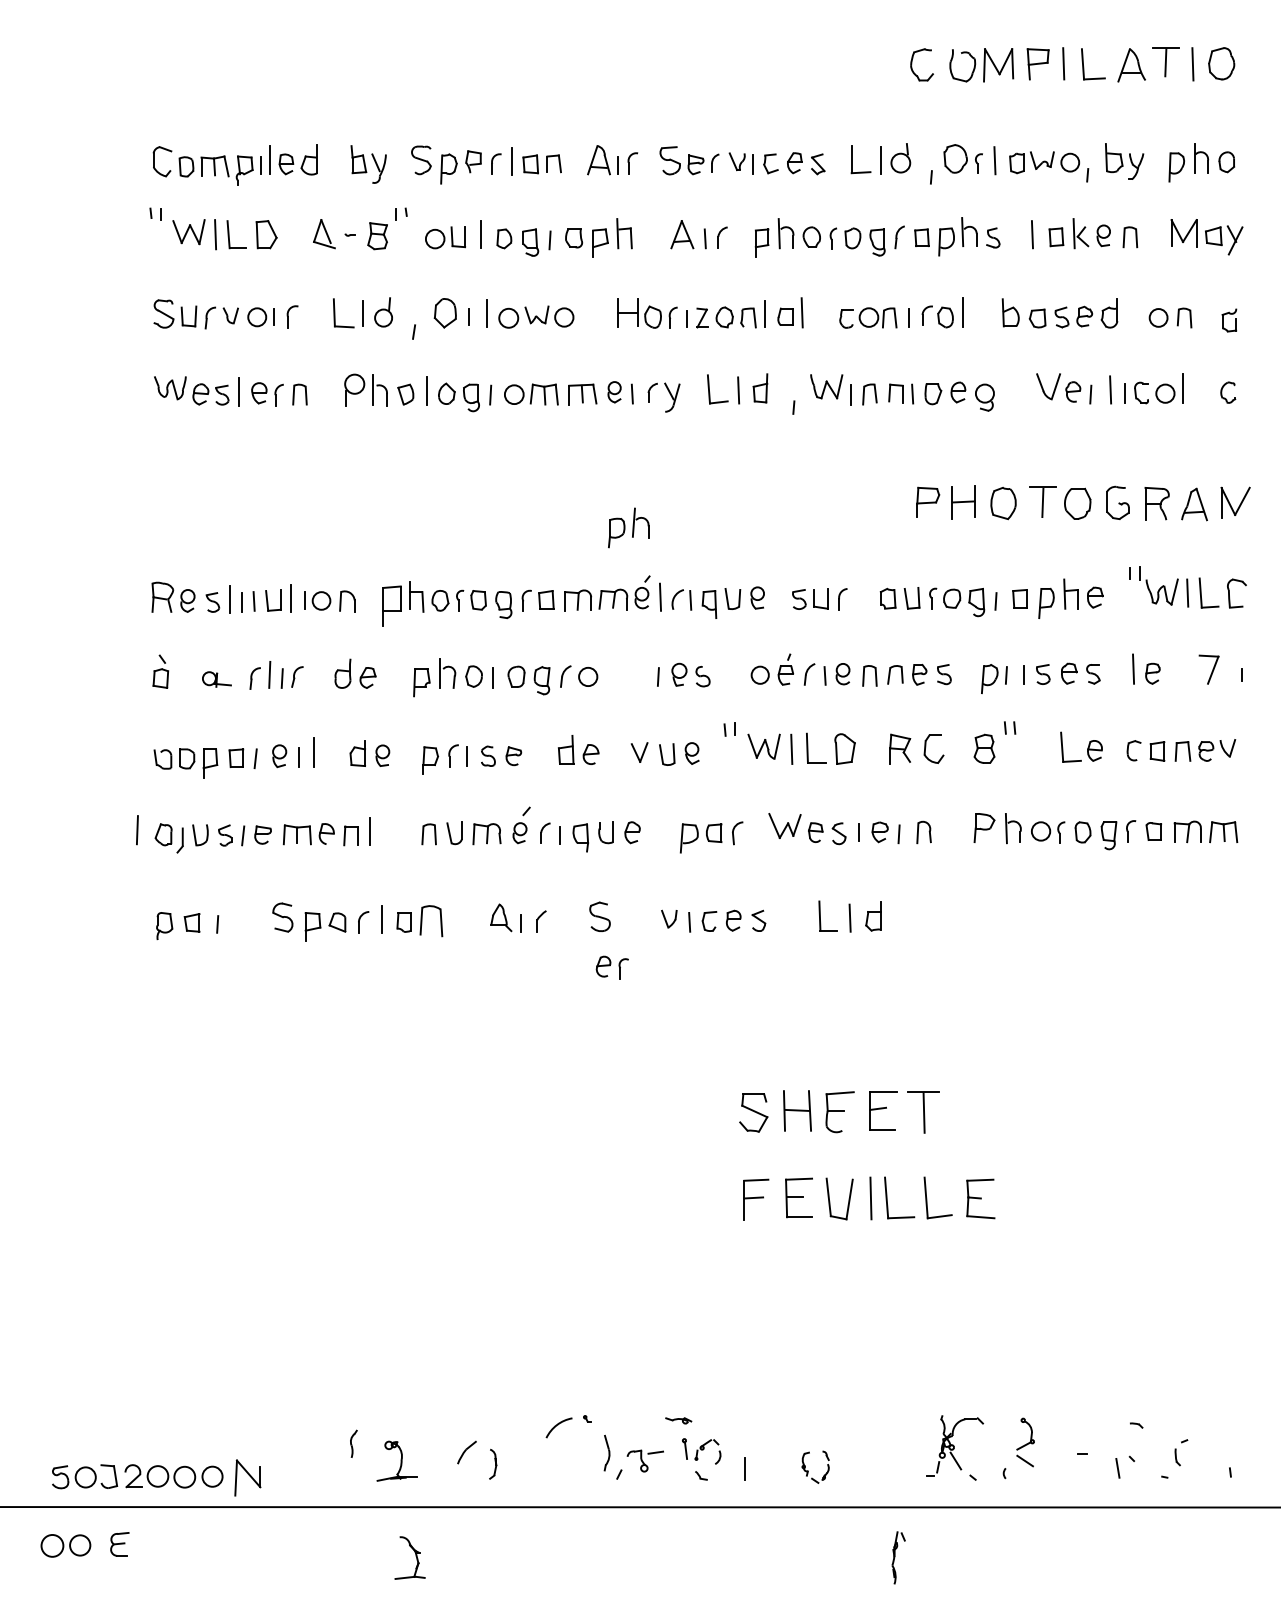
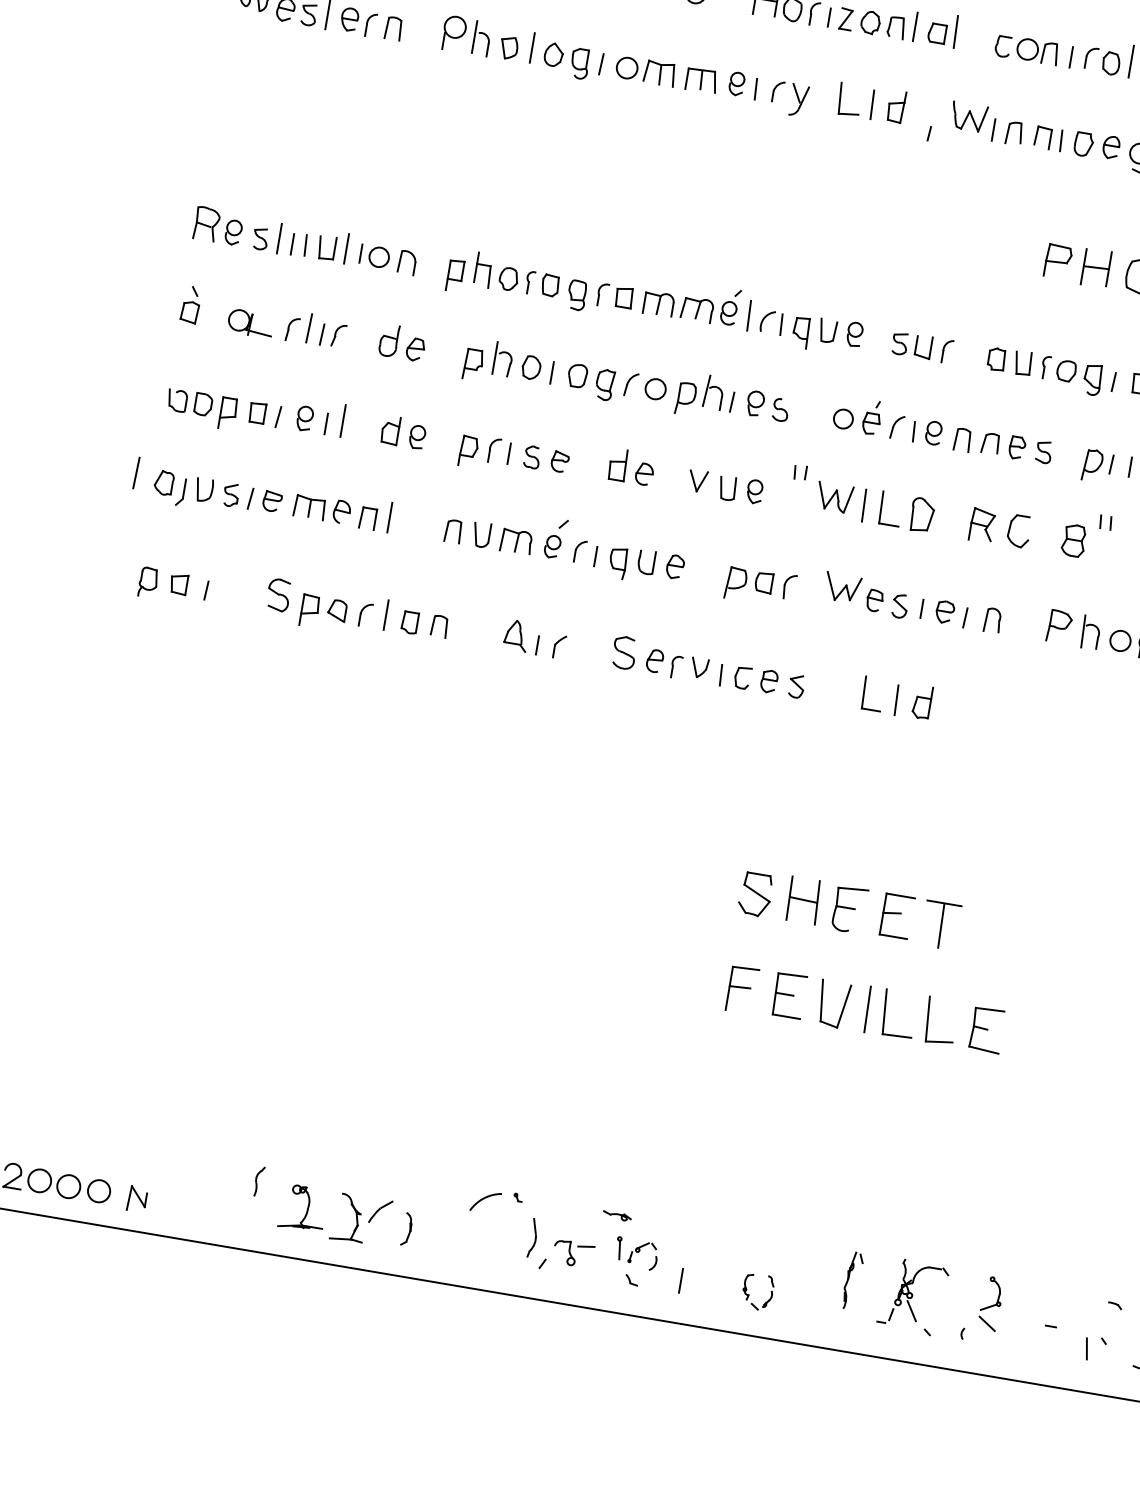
part: (628, 527) -> (699, 395), moved
part: (392, 605) -> (455, 275), size x0.71
part: (216, 679) -> (250, 323), size x1.43
part: (430, 921) -> (438, 626), size x0.62
part: (611, 967) -> (663, 663), moved
part: (247, 1478) -> (136, 1199), size x0.62
part: (415, 1556) -> (355, 1217), moved
part: (898, 1557) -> (852, 1280), moved

